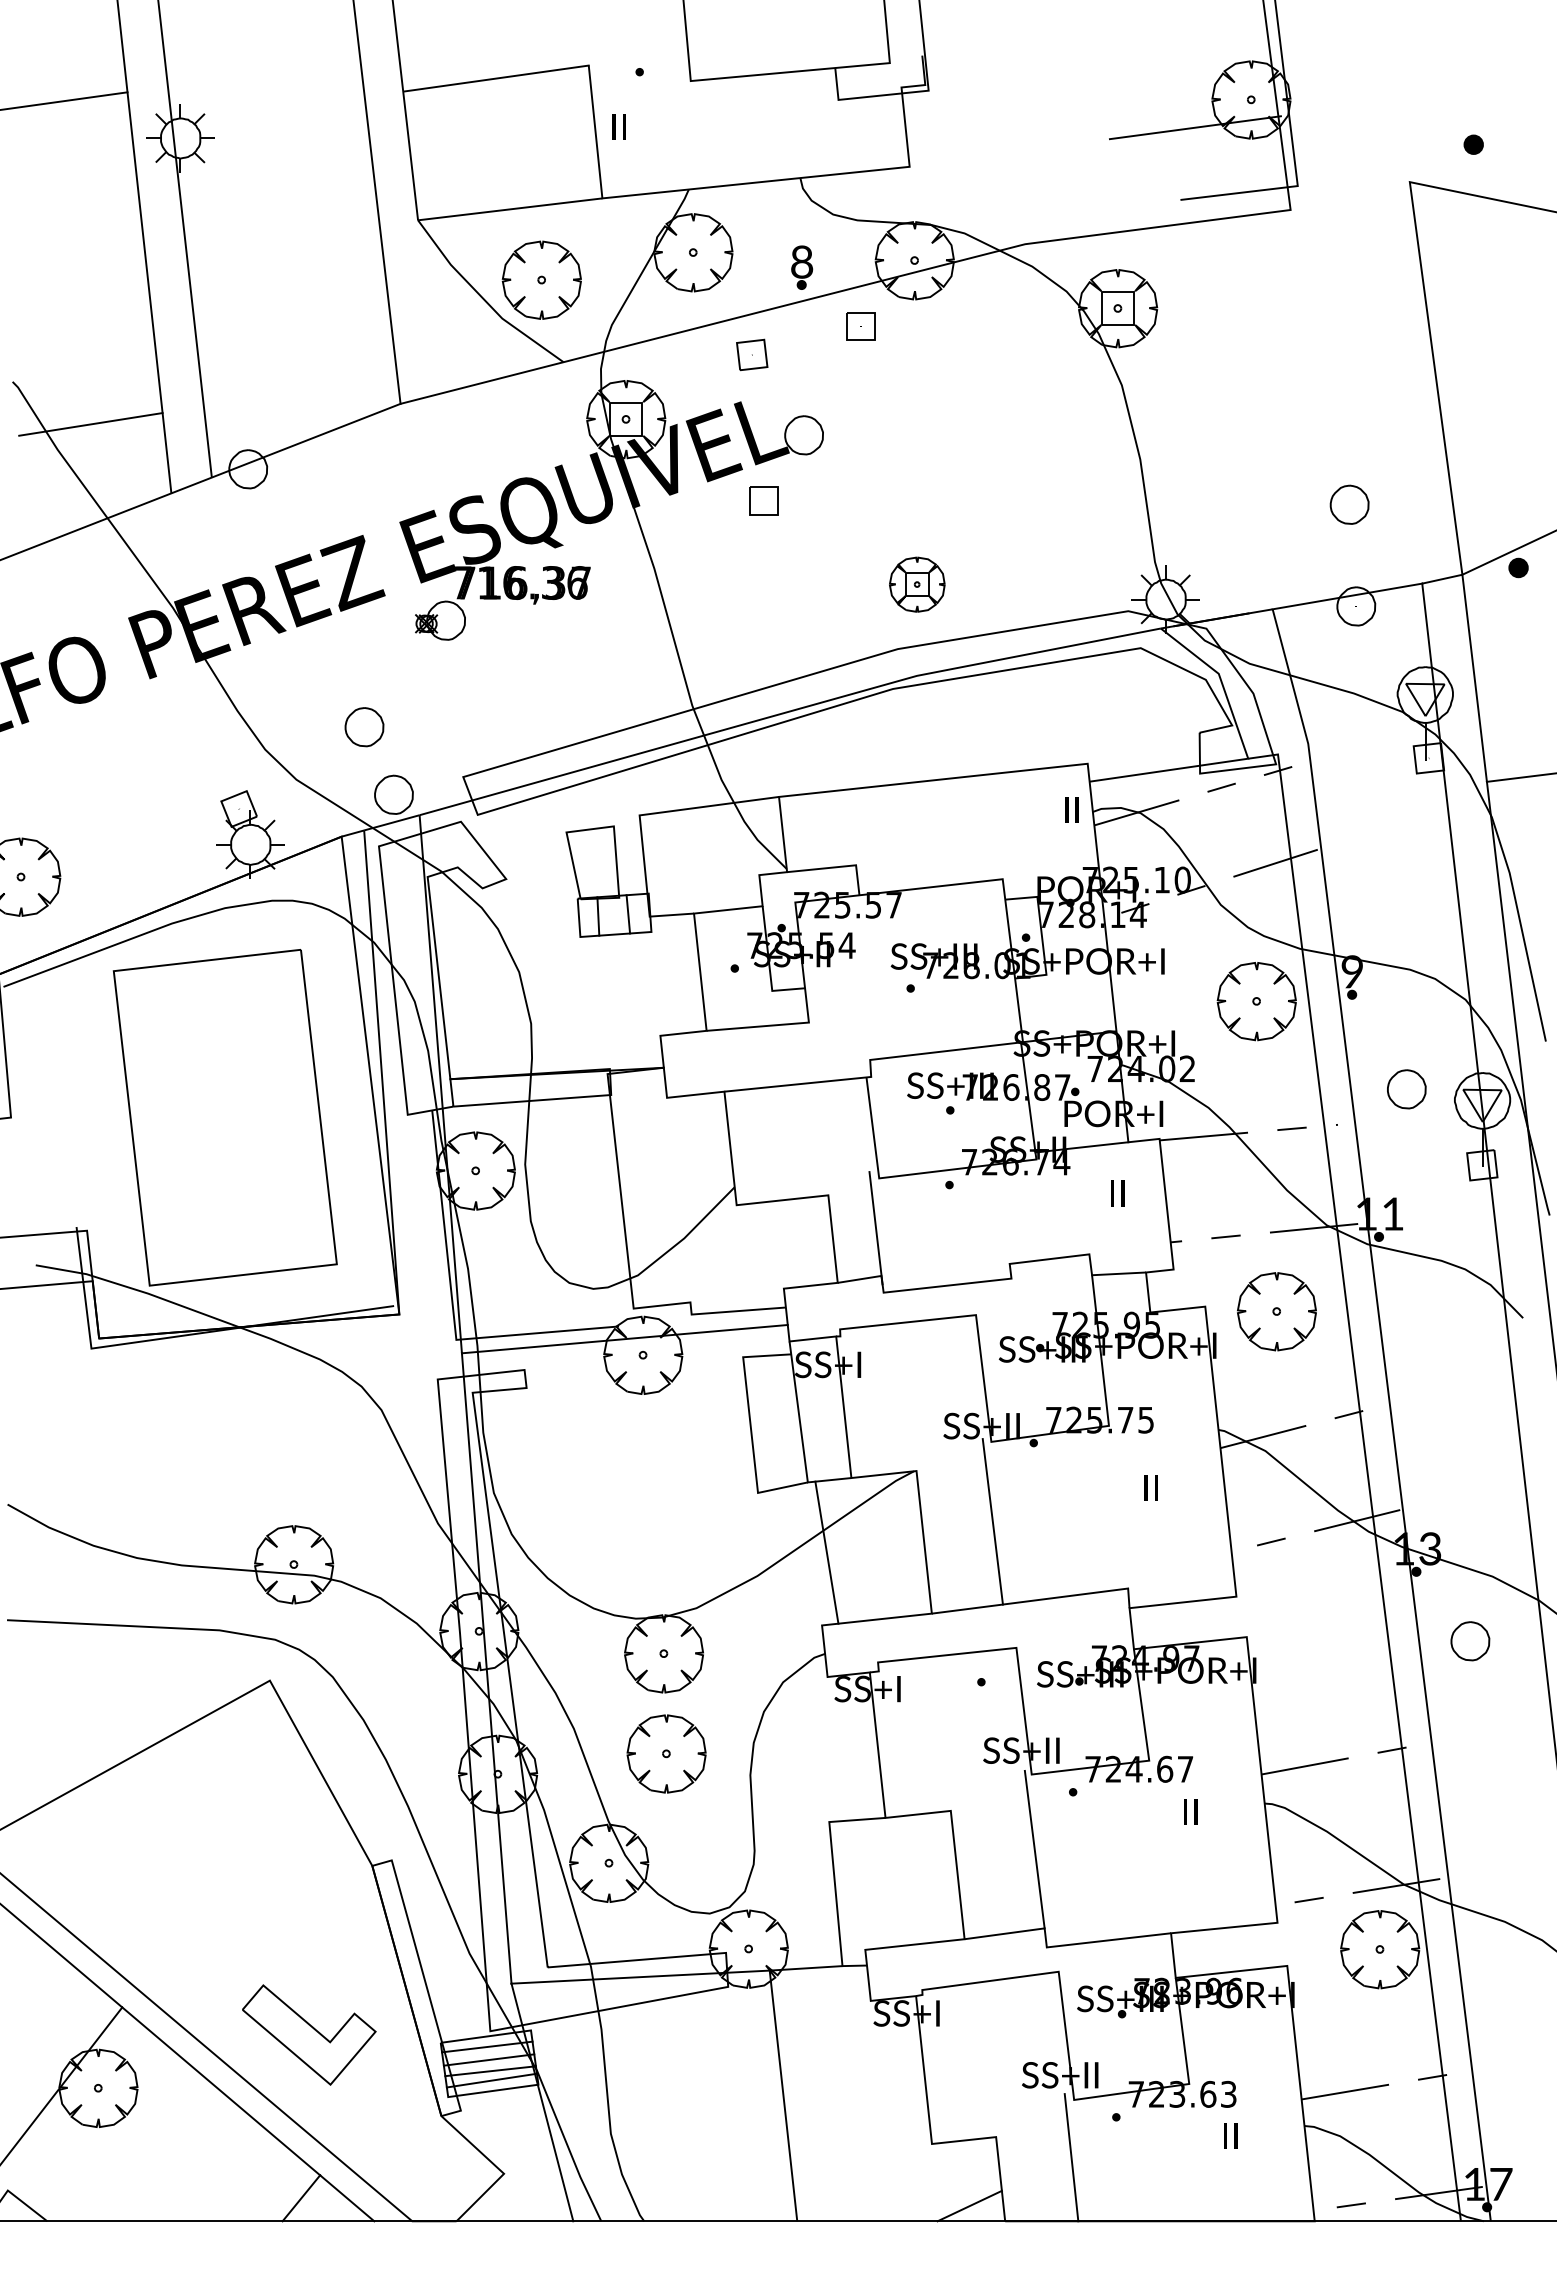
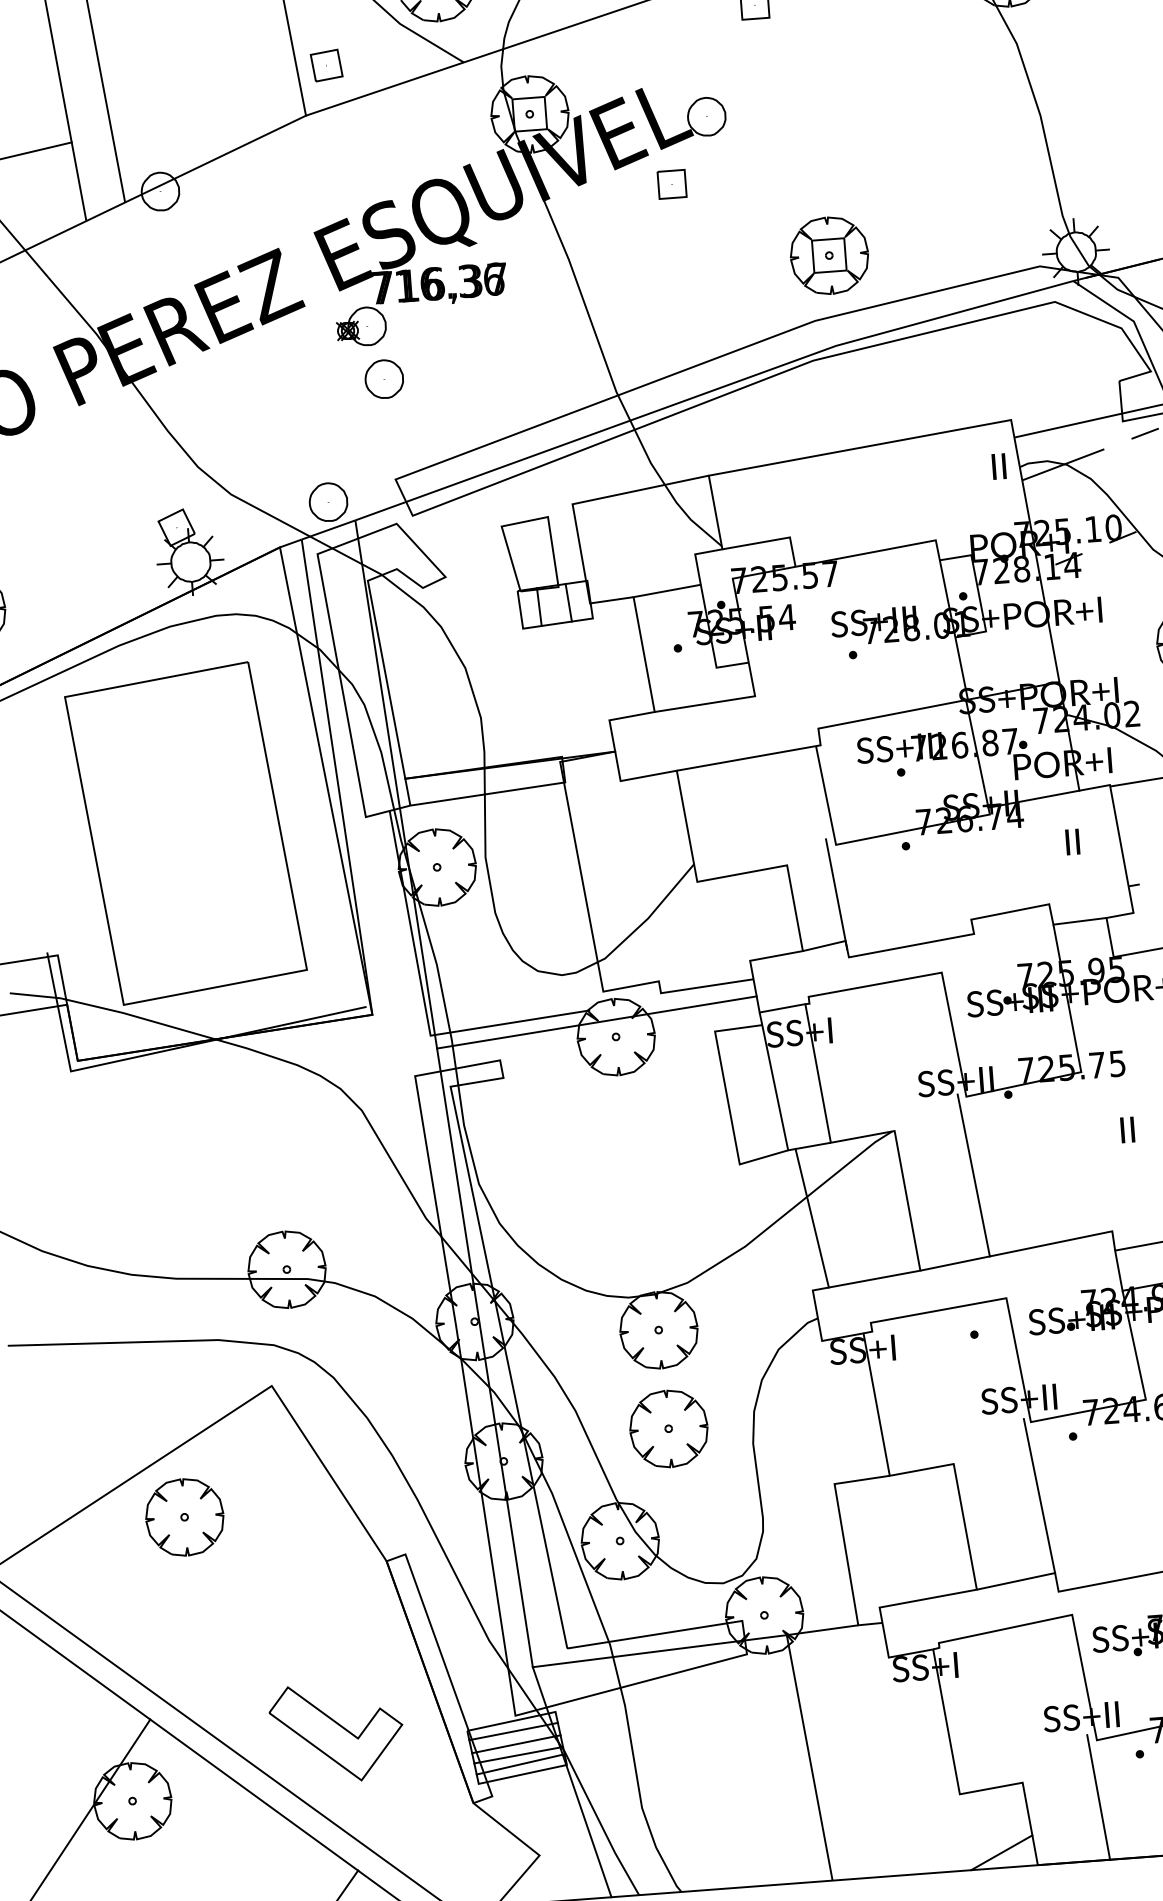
part: (752, 354) -> (326, 65), moved
part: (917, 584) -> (829, 255), size x1.43
part: (364, 727) -> (384, 379), moved
part: (172, 1806) -> (184, 1517), added

